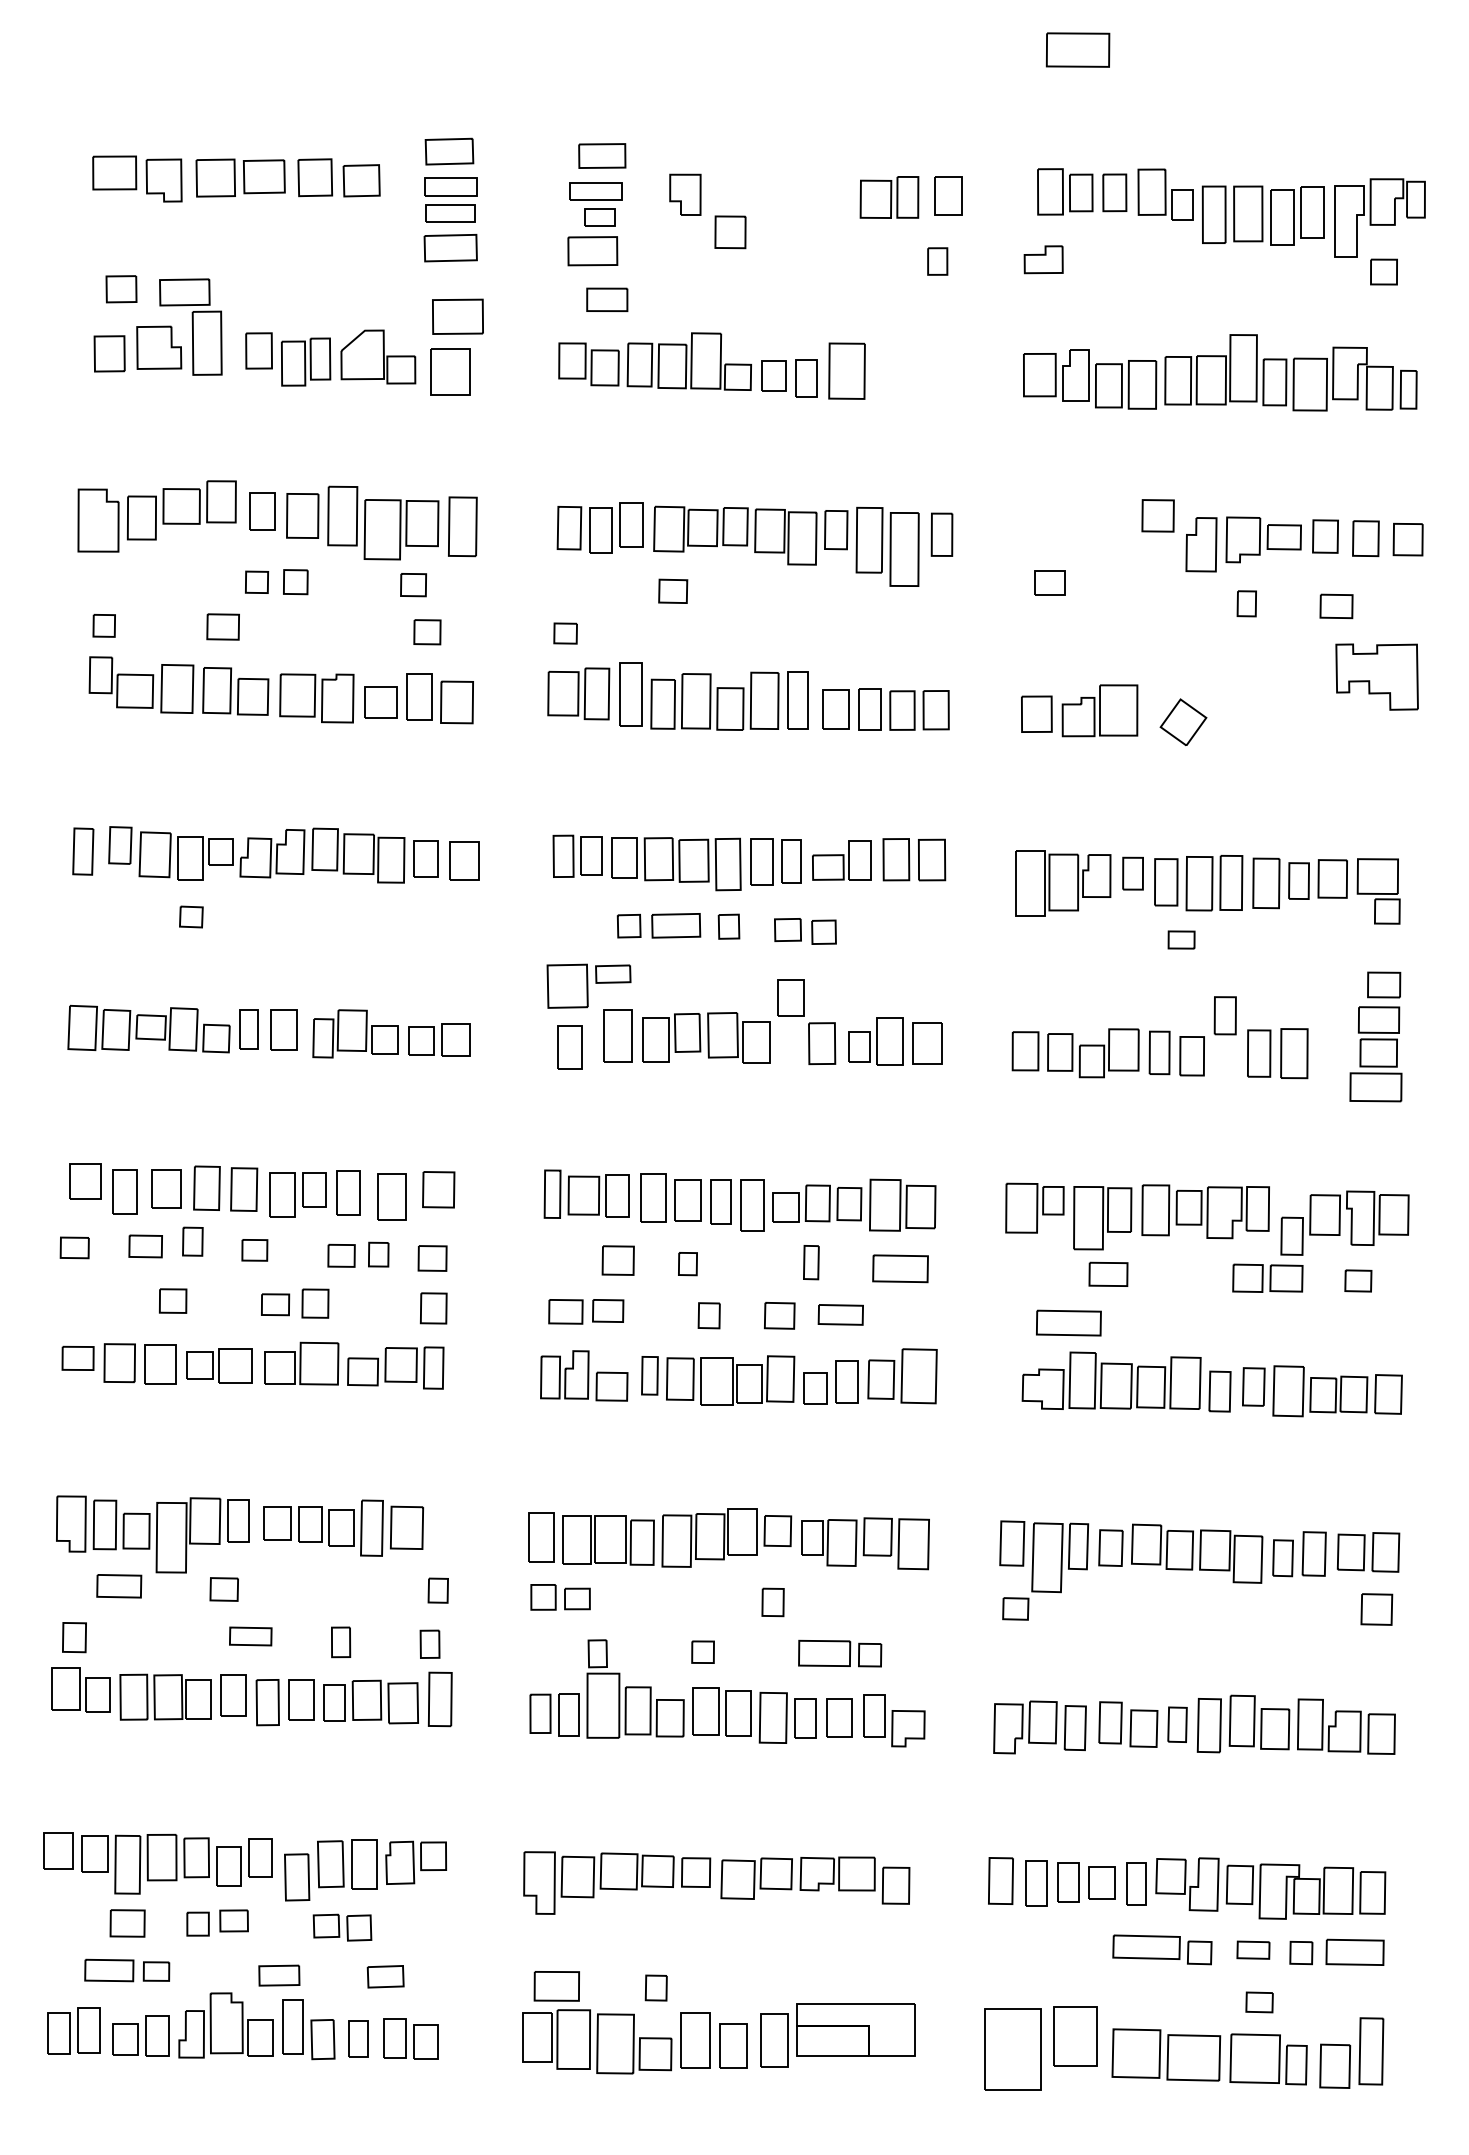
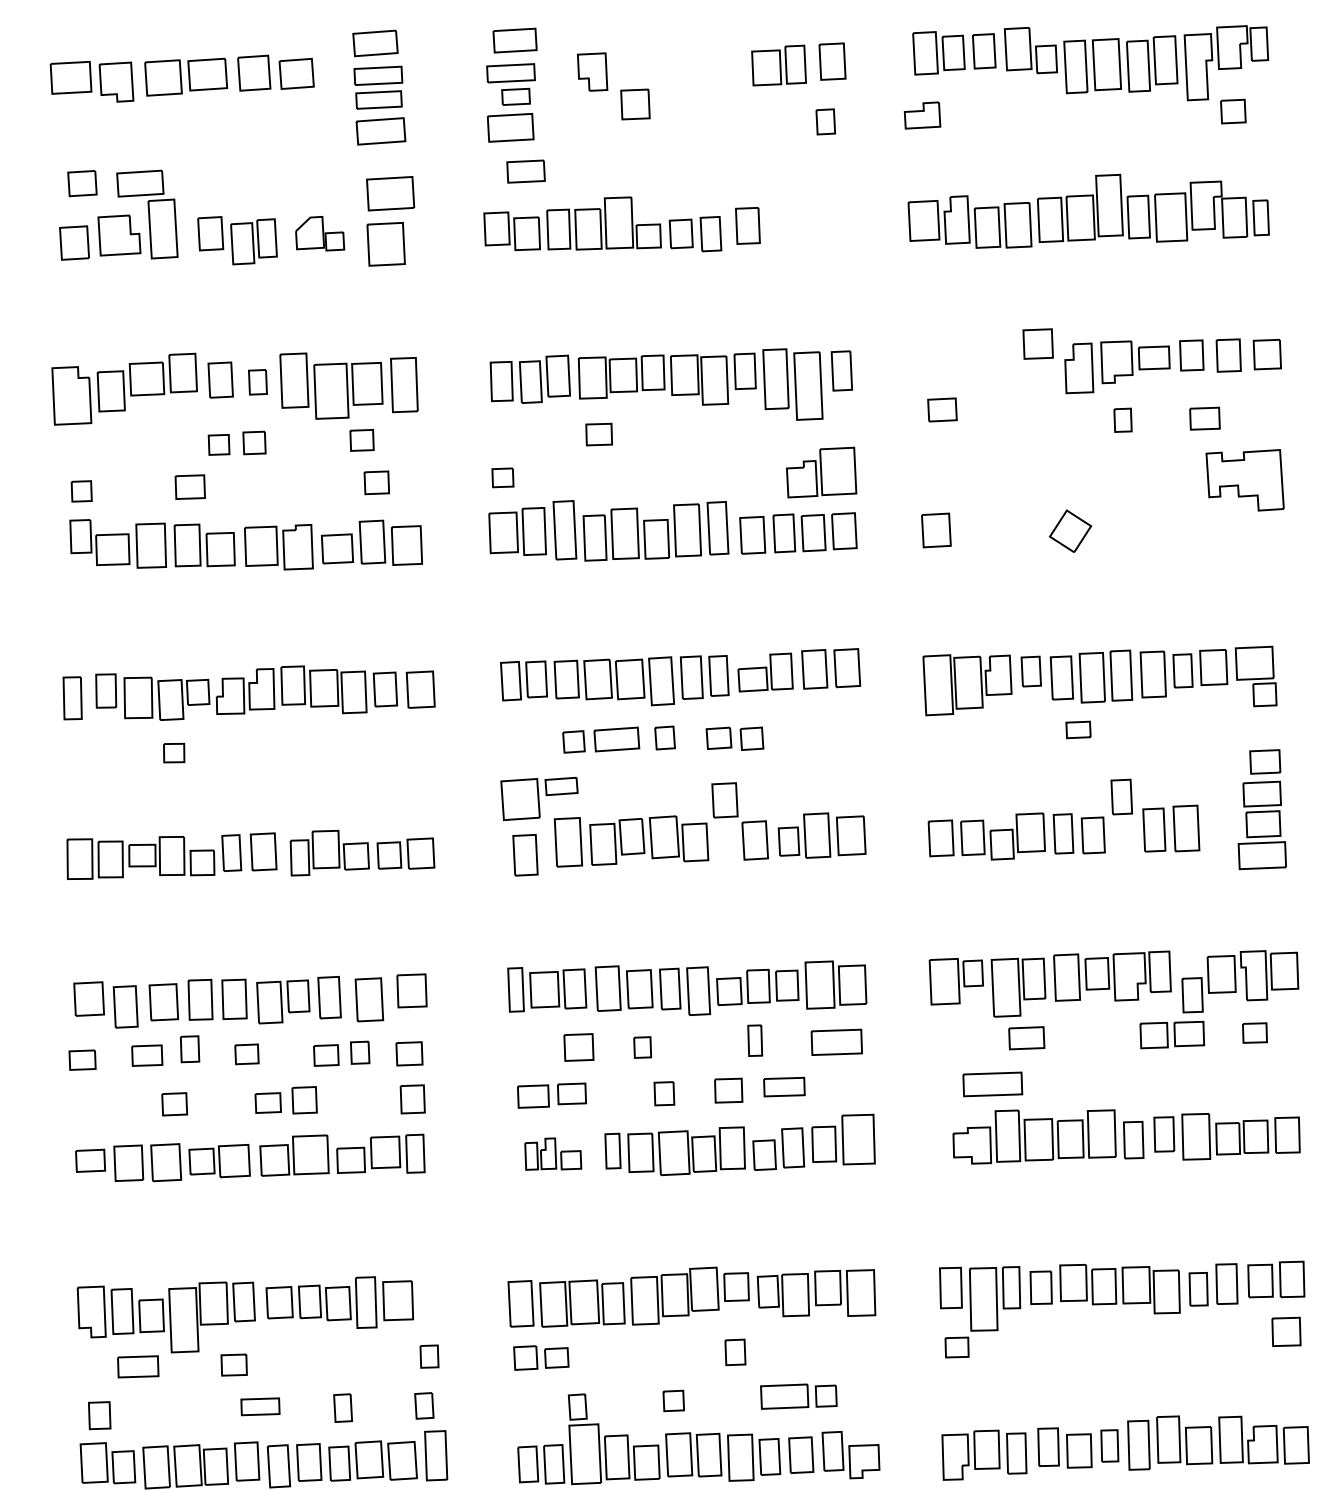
part: (378, 356) -> (319, 233), size x0.7
part: (846, 370) -> (747, 225), size x0.7
part: (302, 515) -> (257, 381), size x0.6
part: (1099, 710) -> (820, 472), moved
part: (584, 1375) -> (553, 1153), size x0.7

